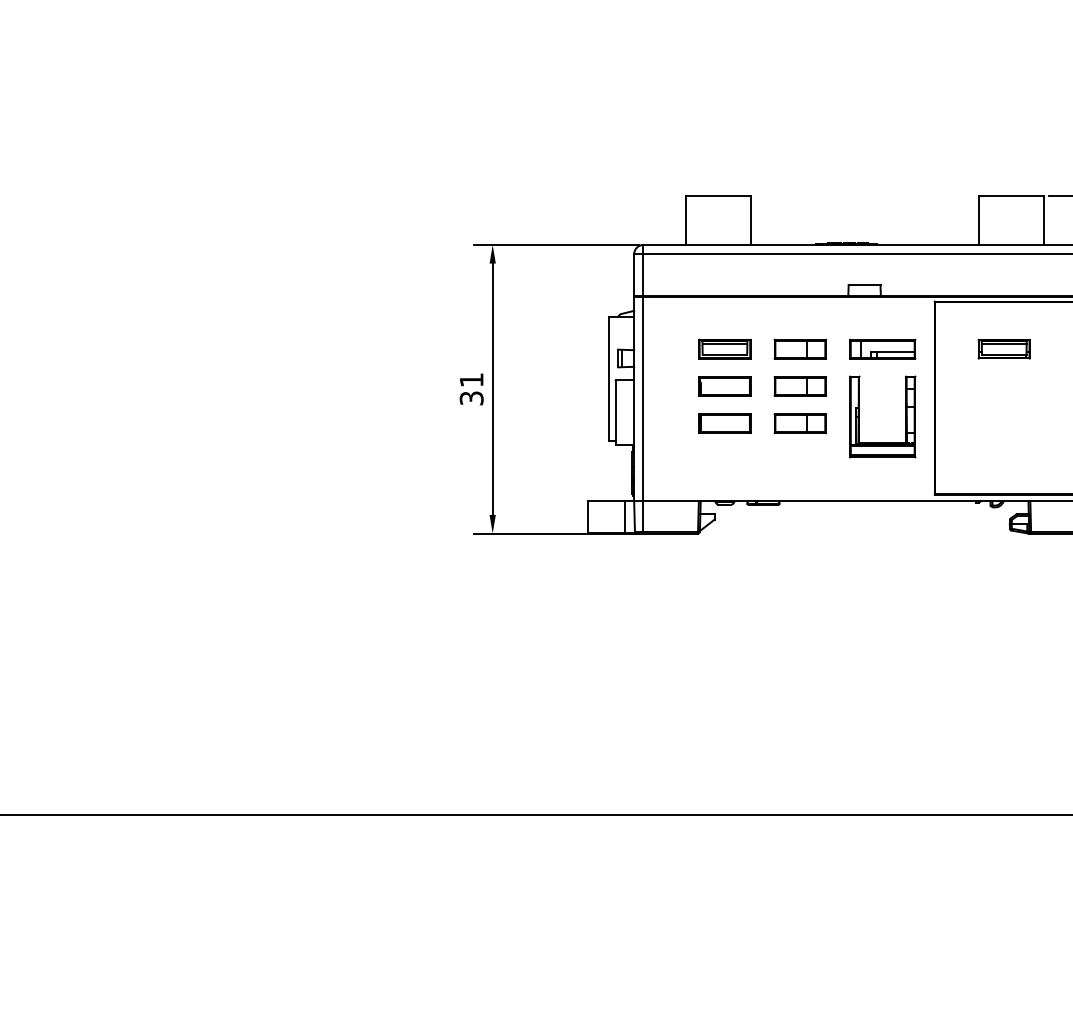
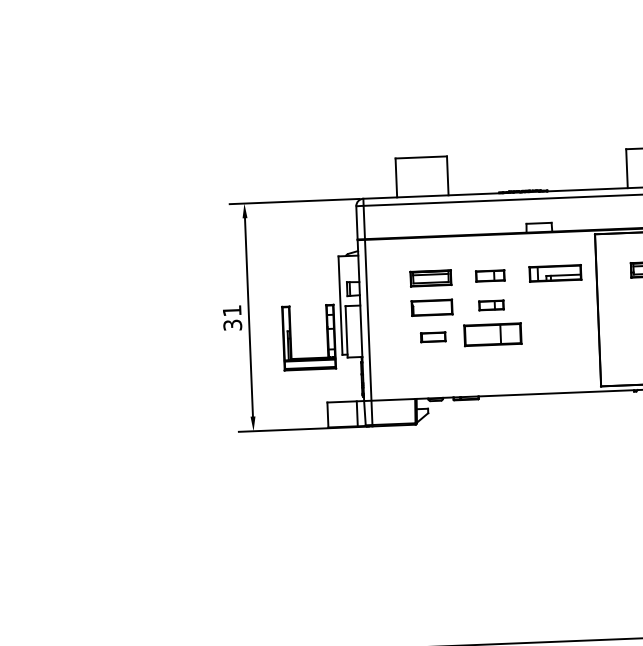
part: (799, 348) -> (489, 275), size x0.7
part: (799, 386) -> (490, 305), size x0.6
part: (859, 416) -> (290, 338), moved
part: (724, 423) -> (432, 337), size x0.6
part: (799, 423) -> (492, 334), size x1.4

